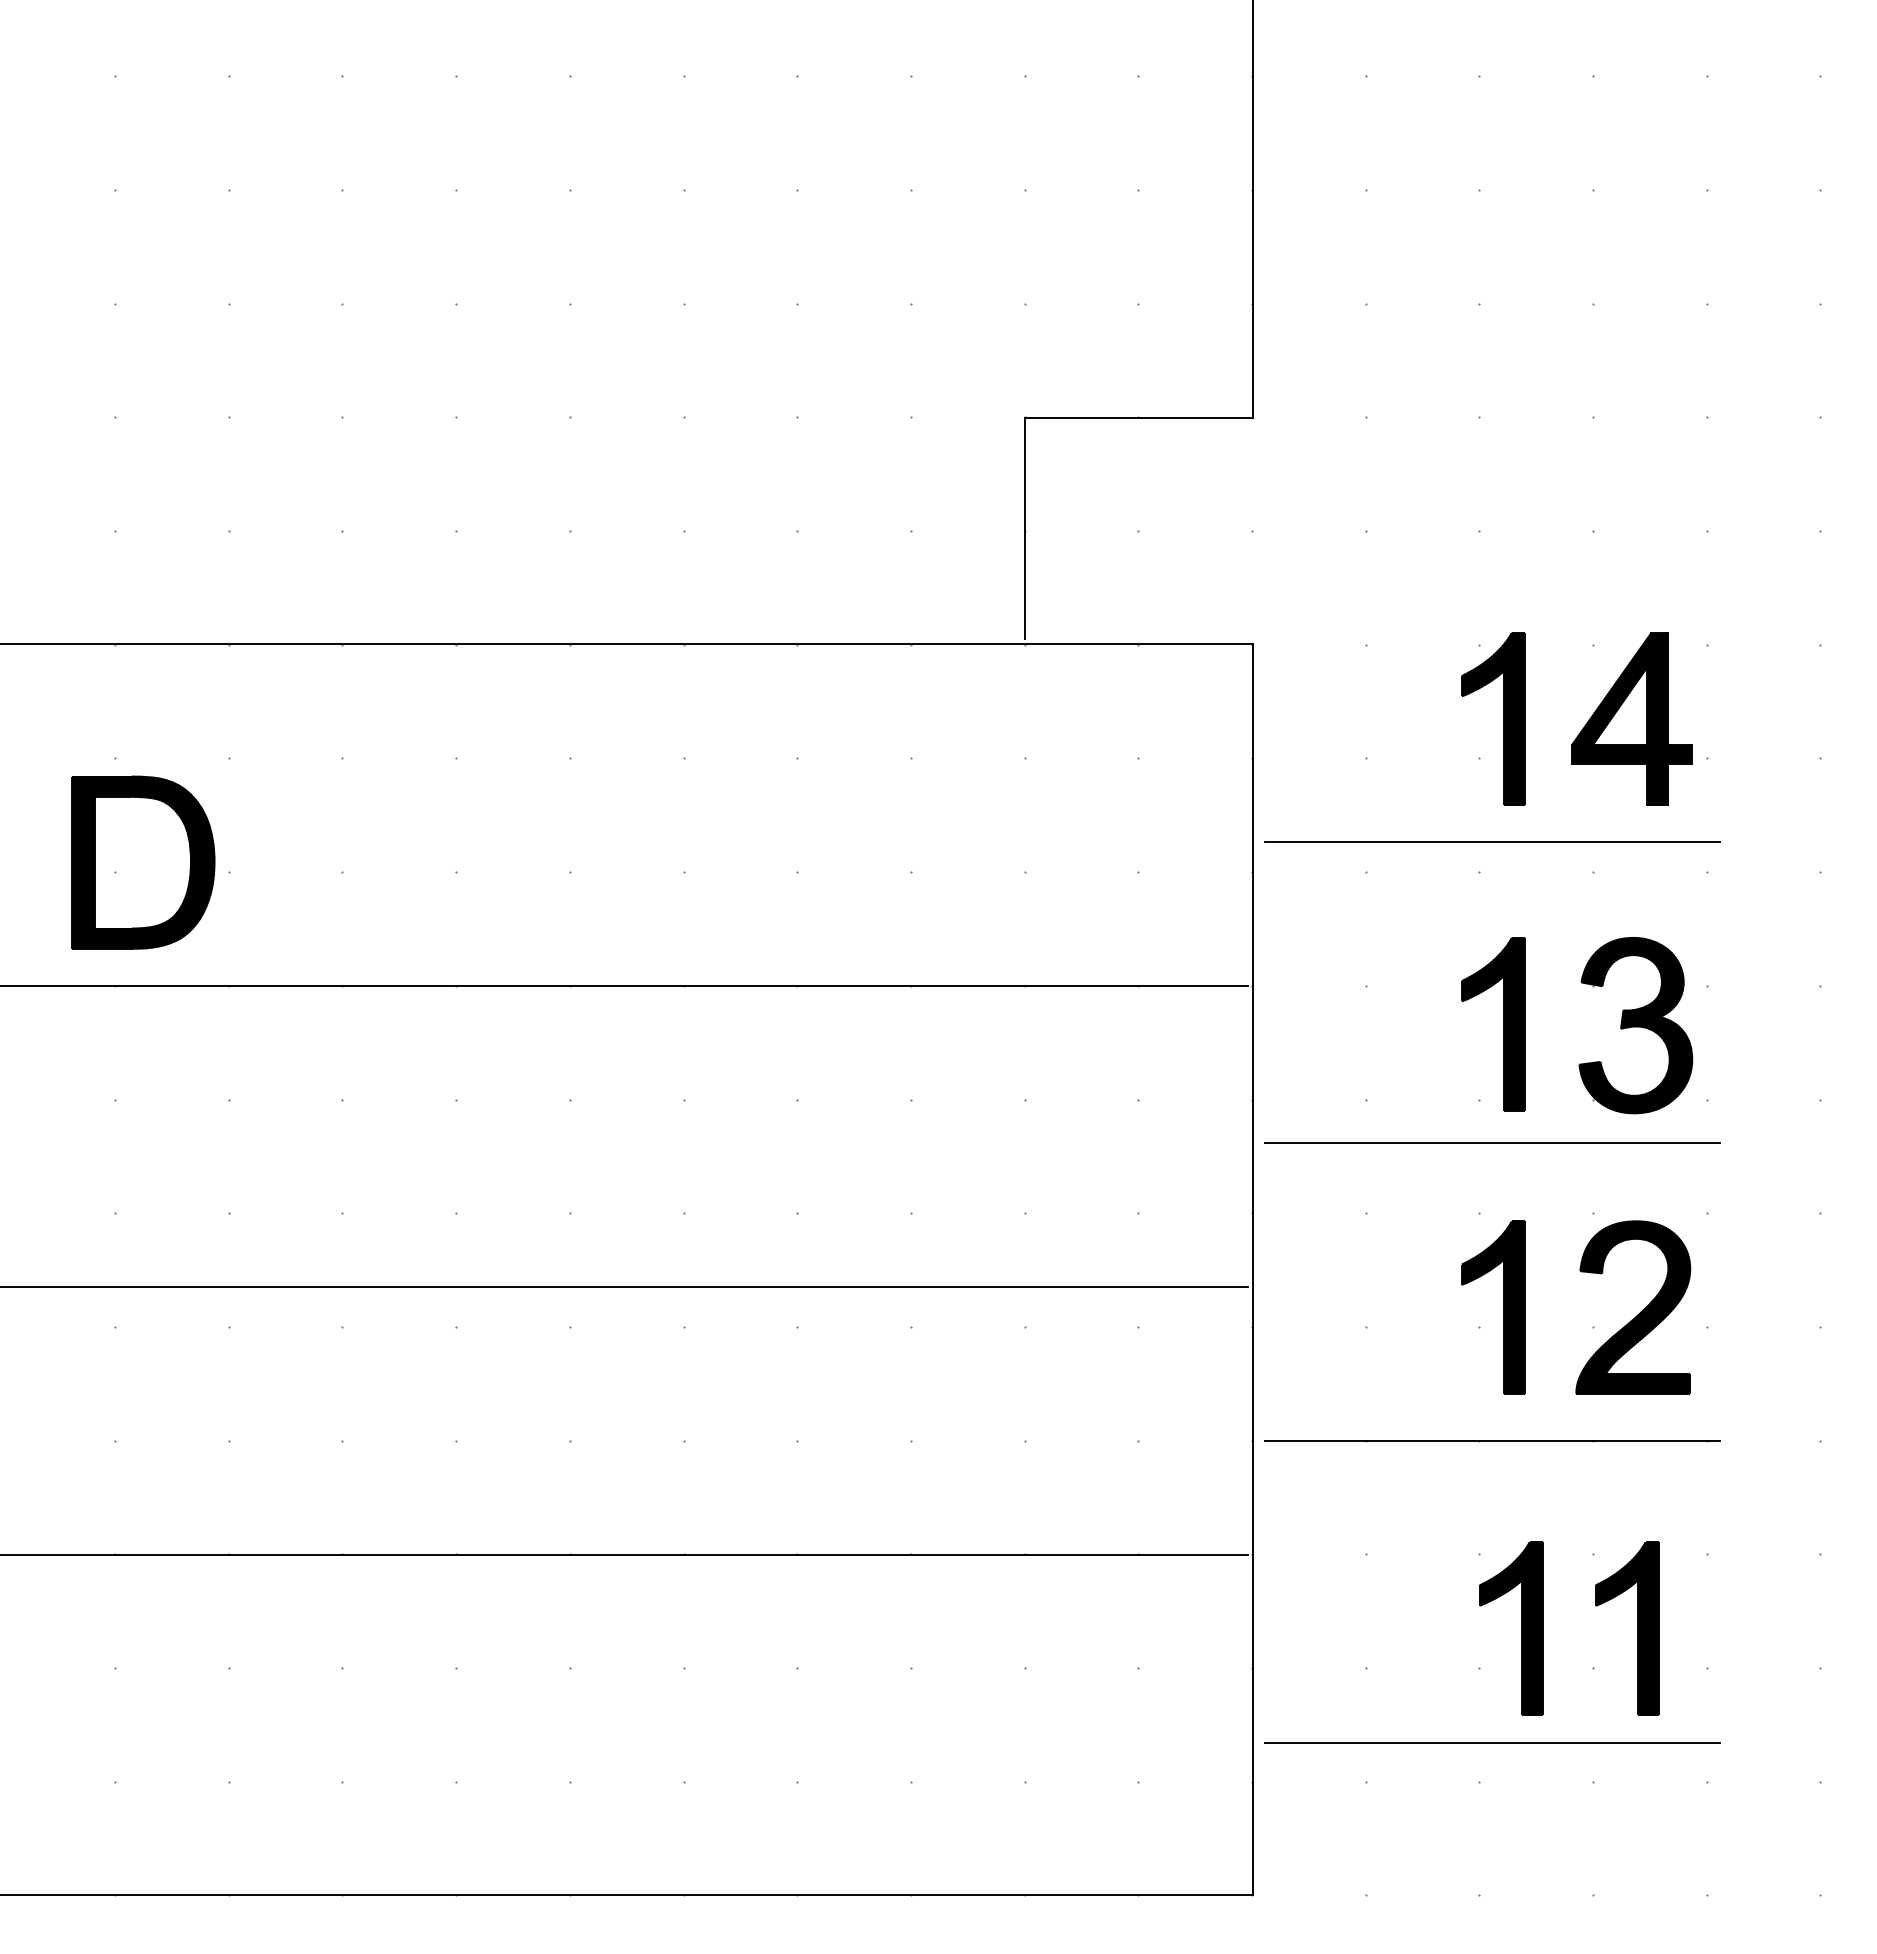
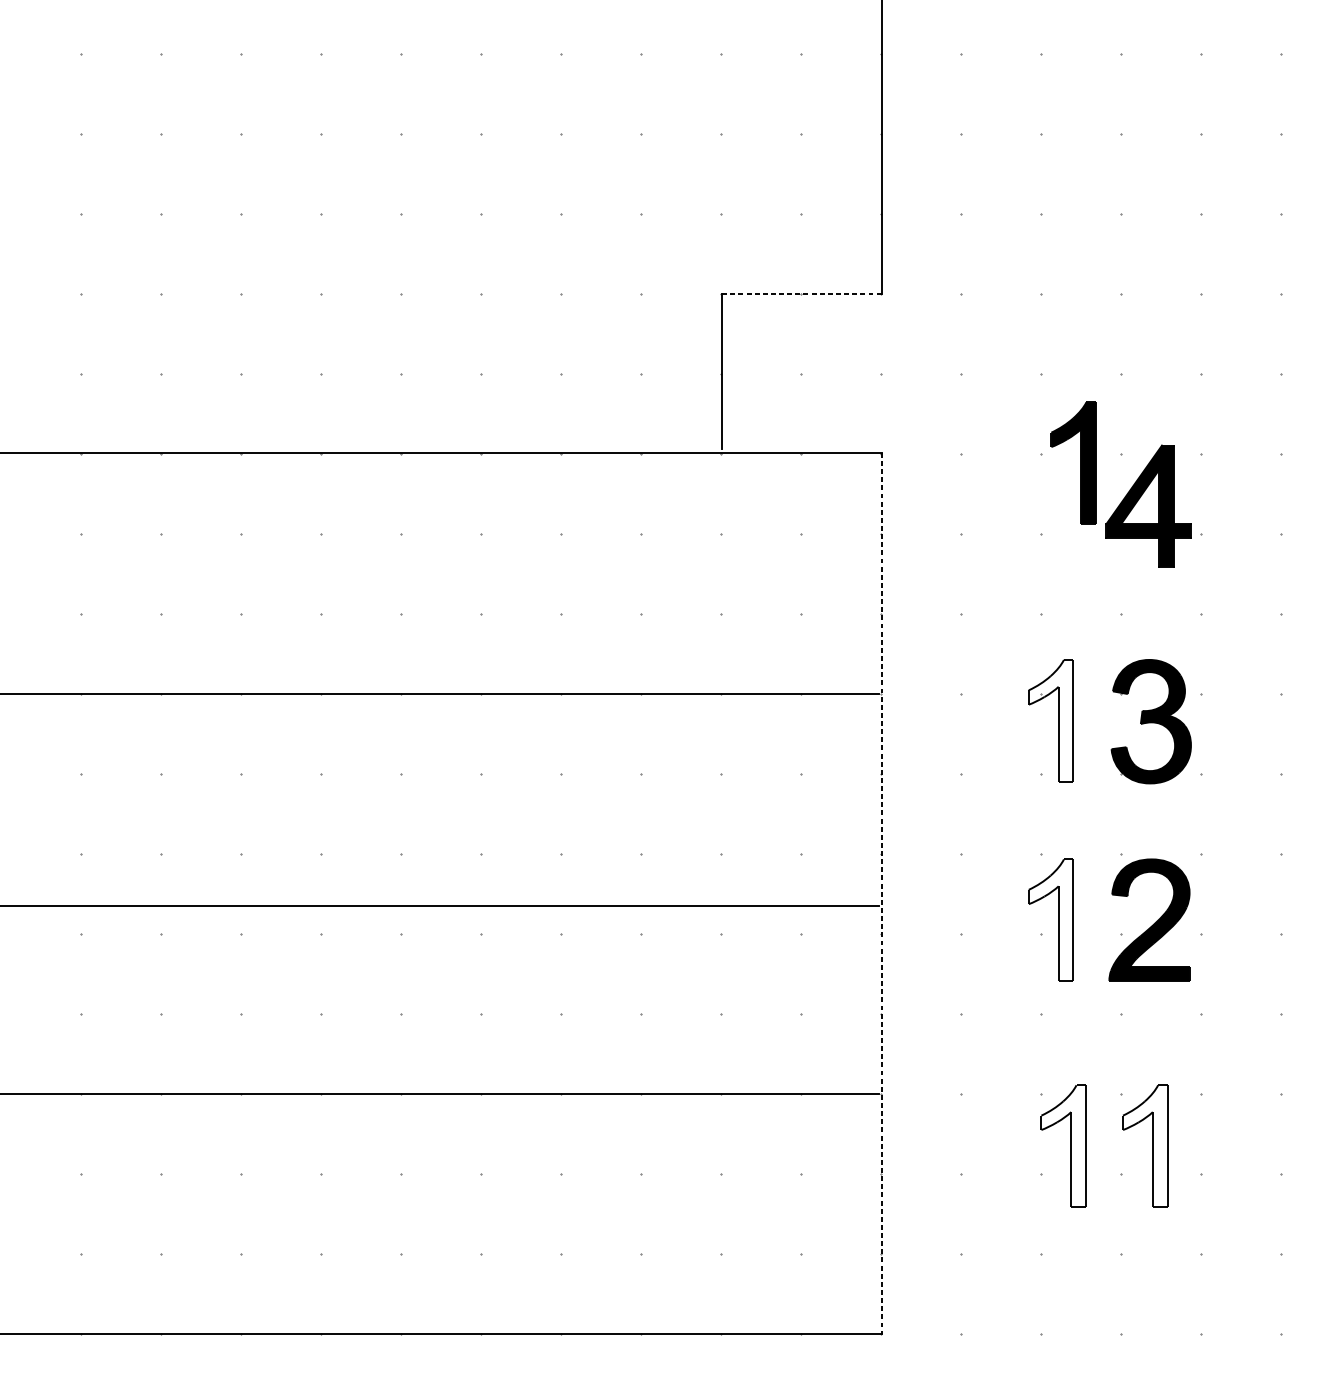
line: (1138, 417) -> (801, 293), solid -> dashed
part: (1503, 718) -> (1080, 462), moved
line: (1492, 841) -> (1050, 592), removed
part: (143, 862) -> (100, 606), removed
fill: (1493, 1023) -> (1051, 720), removed
line: (1492, 1142) -> (1050, 803), removed
line: (1252, 1269) -> (881, 893), solid -> dashed
fill: (1493, 1307) -> (1051, 920), removed
line: (1492, 1440) -> (1050, 1013), removed
fill: (1511, 1628) -> (1063, 1146), removed
fill: (1627, 1628) -> (1145, 1146), removed
line: (1492, 1743) -> (1050, 1226), removed

